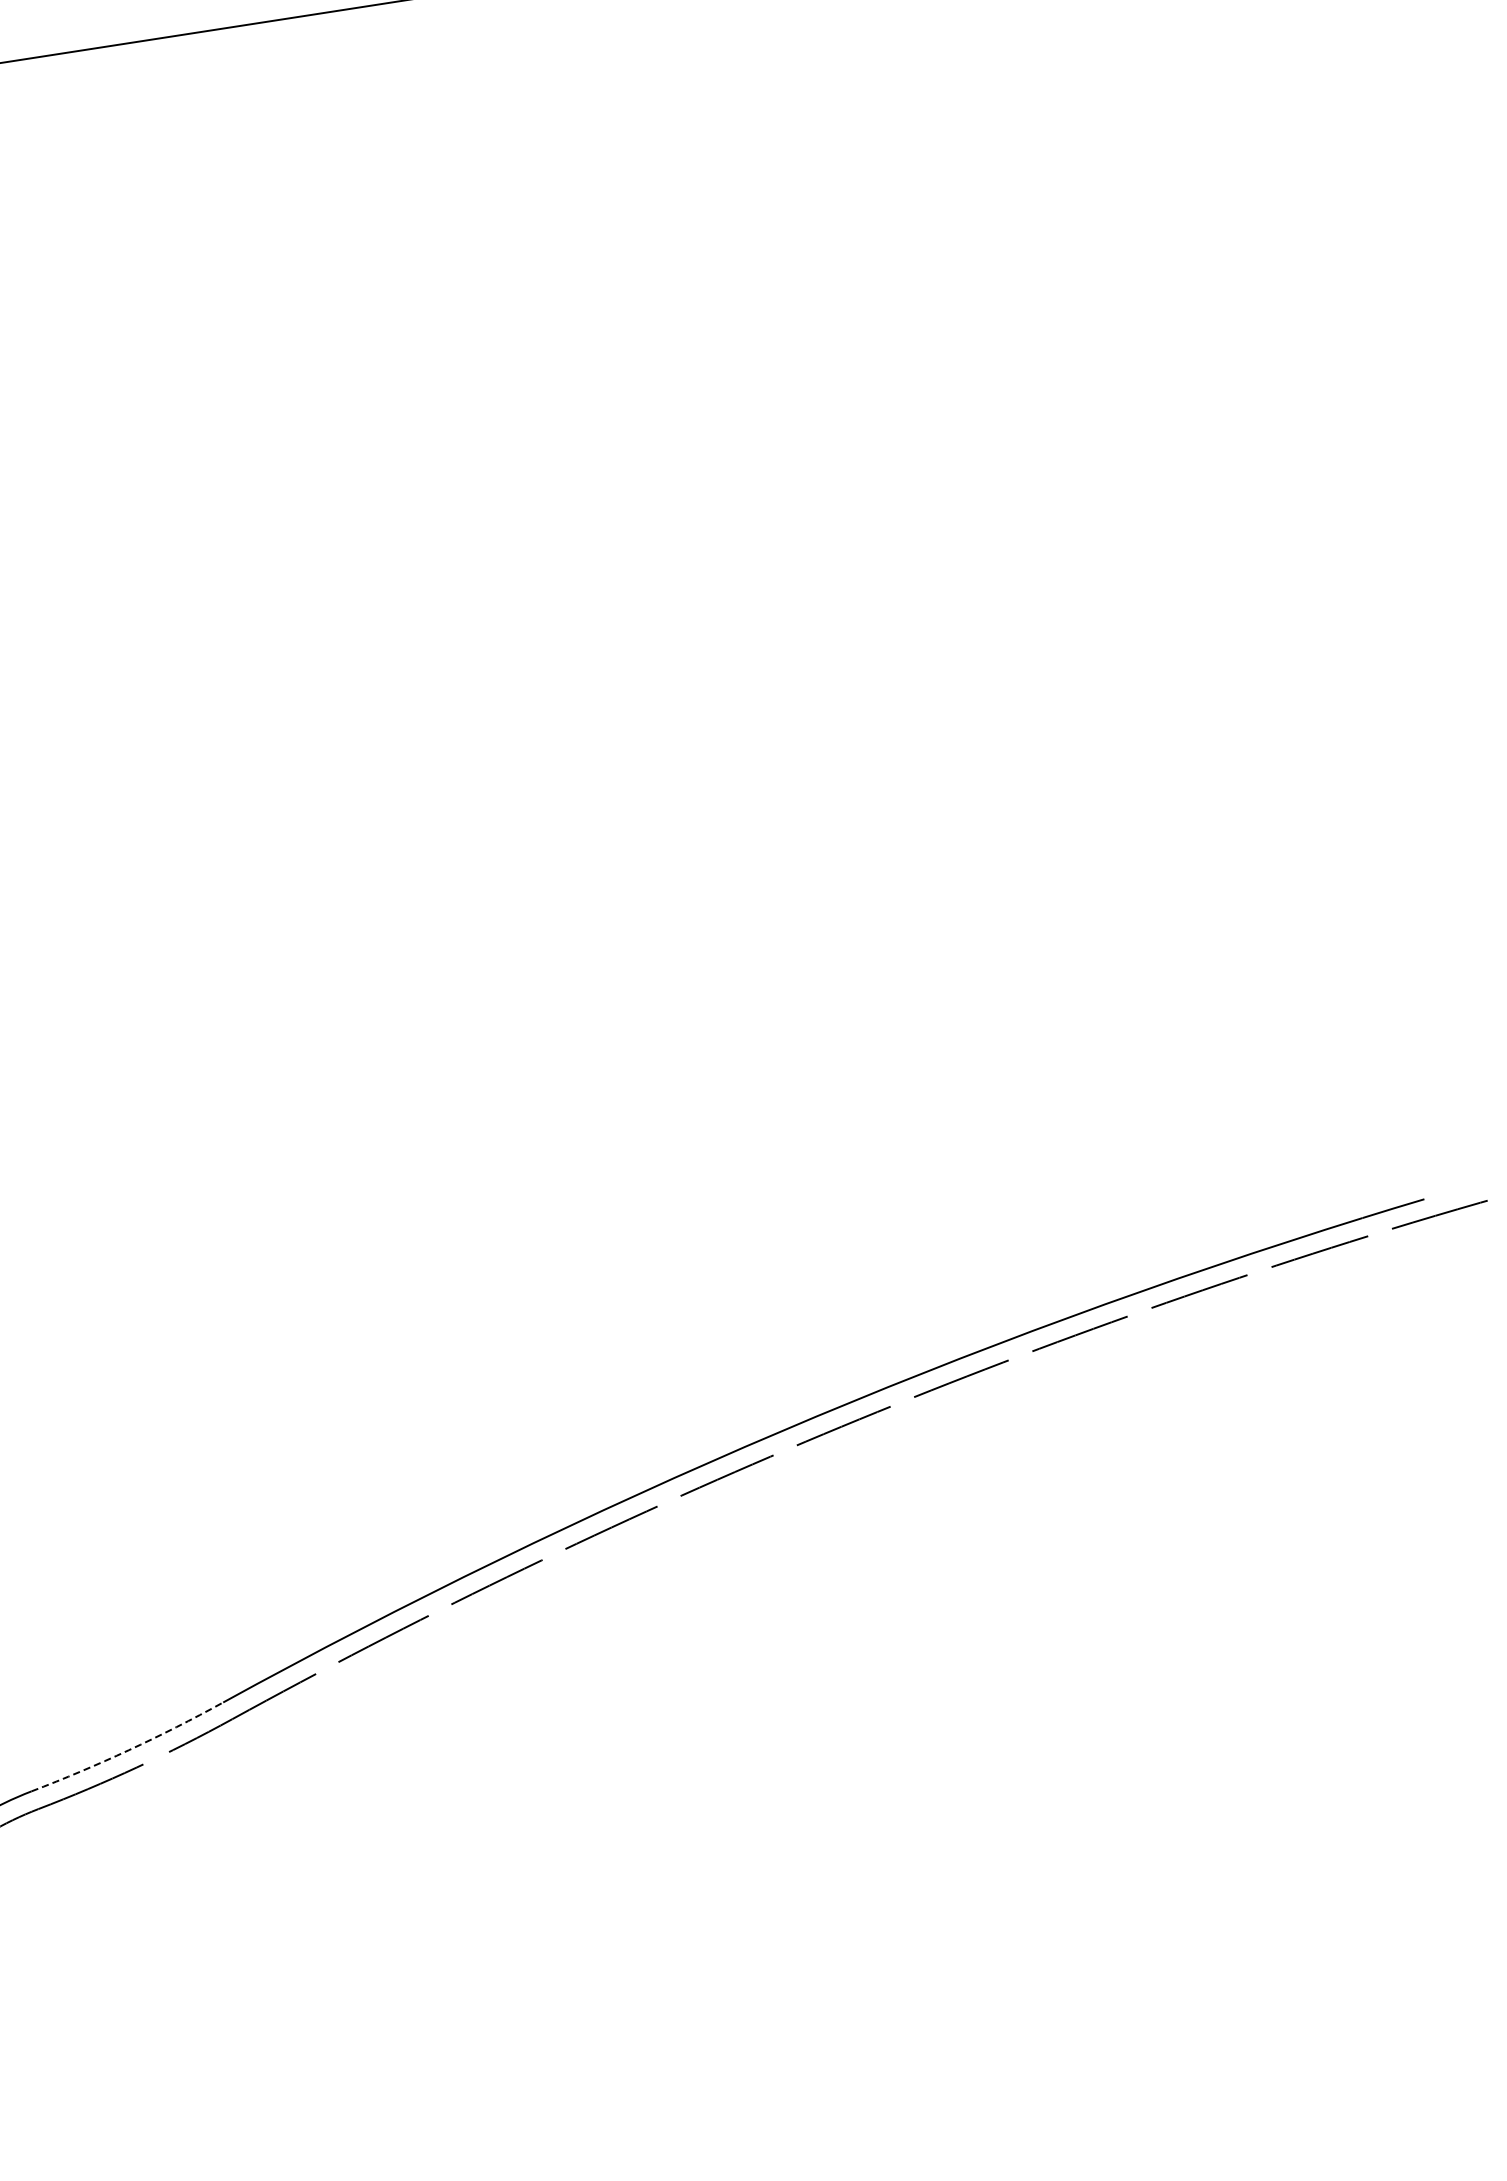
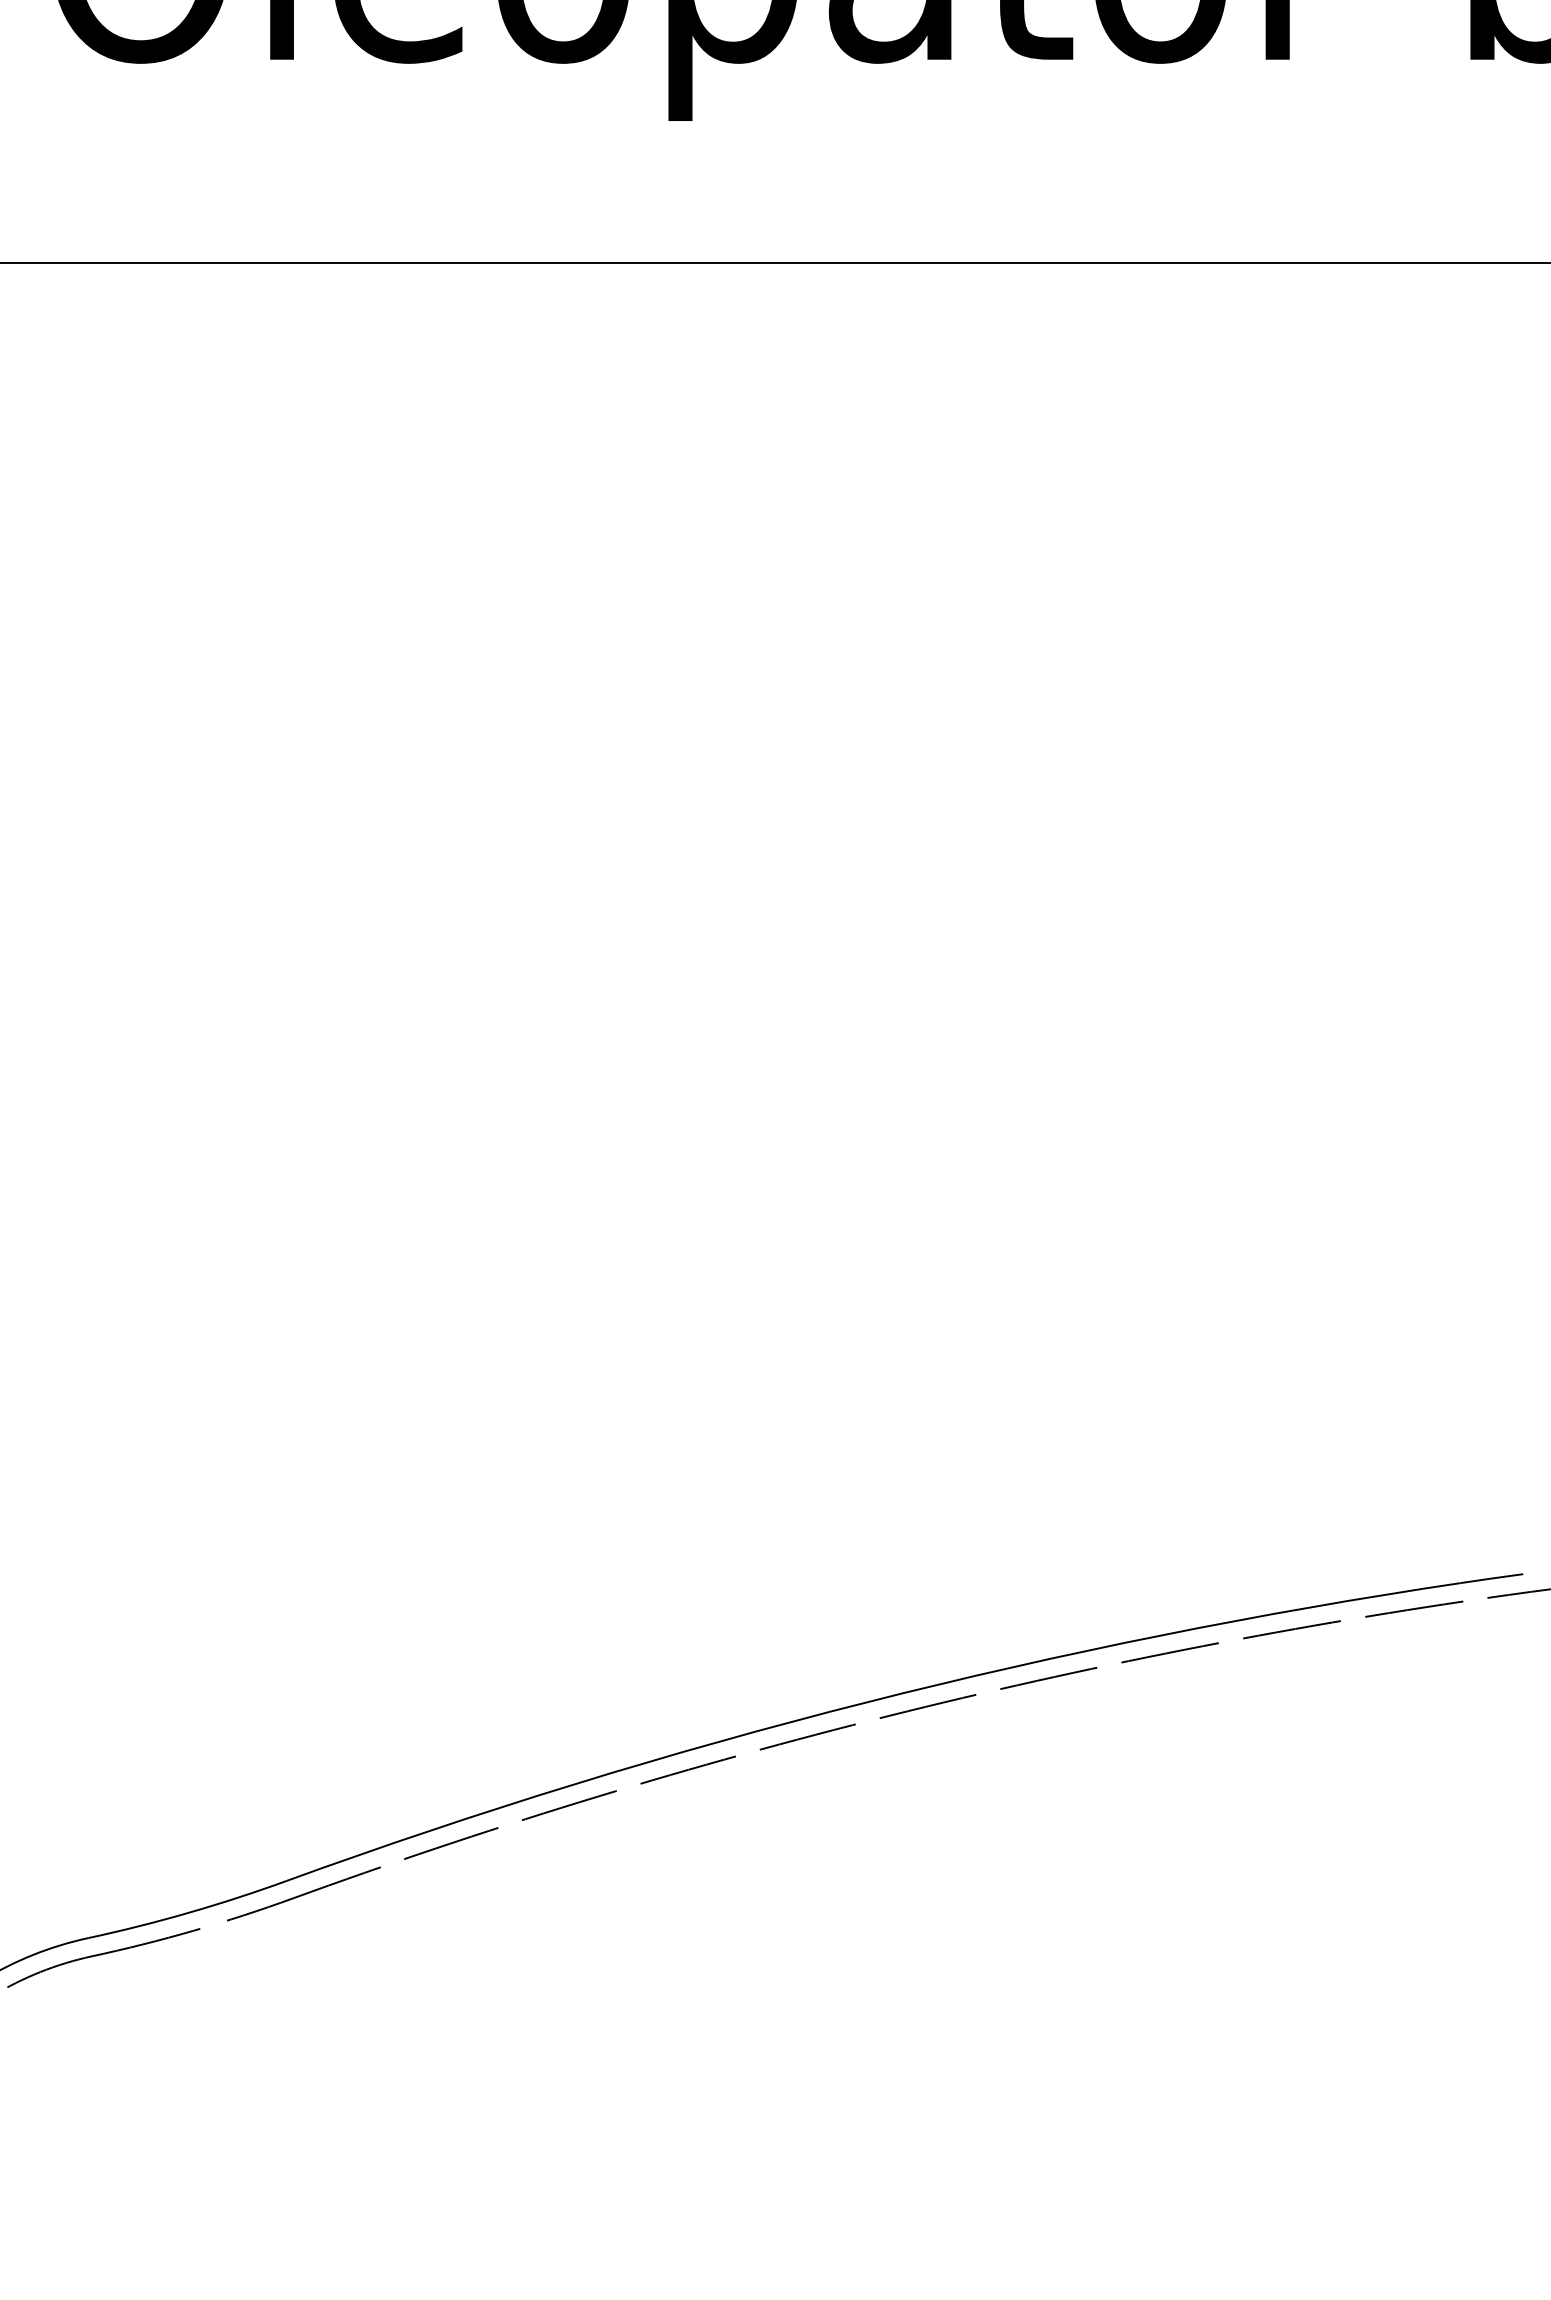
arc: (128, 1749) -> (188, 1912), dashed -> solid

